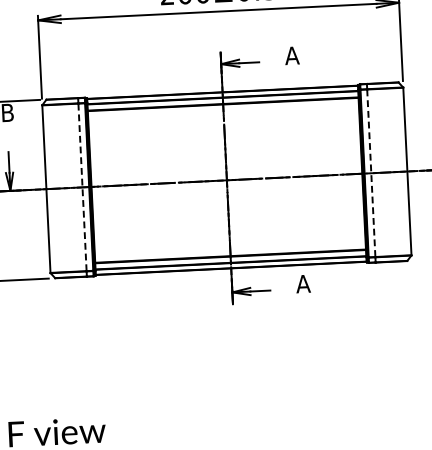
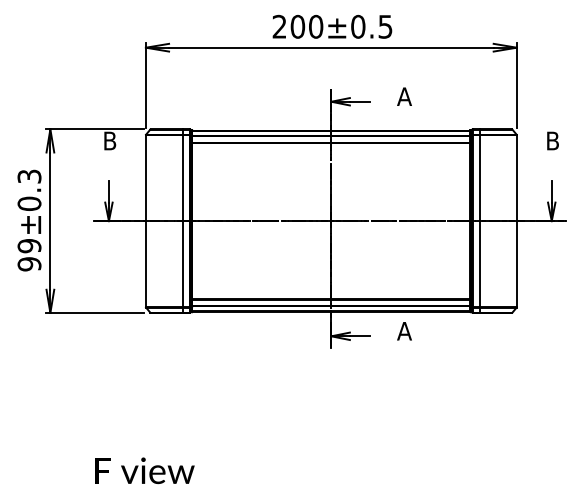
line: (371, 173) -> (479, 221), dashed -> solid
line: (82, 186) -> (183, 220), dashed -> solid

